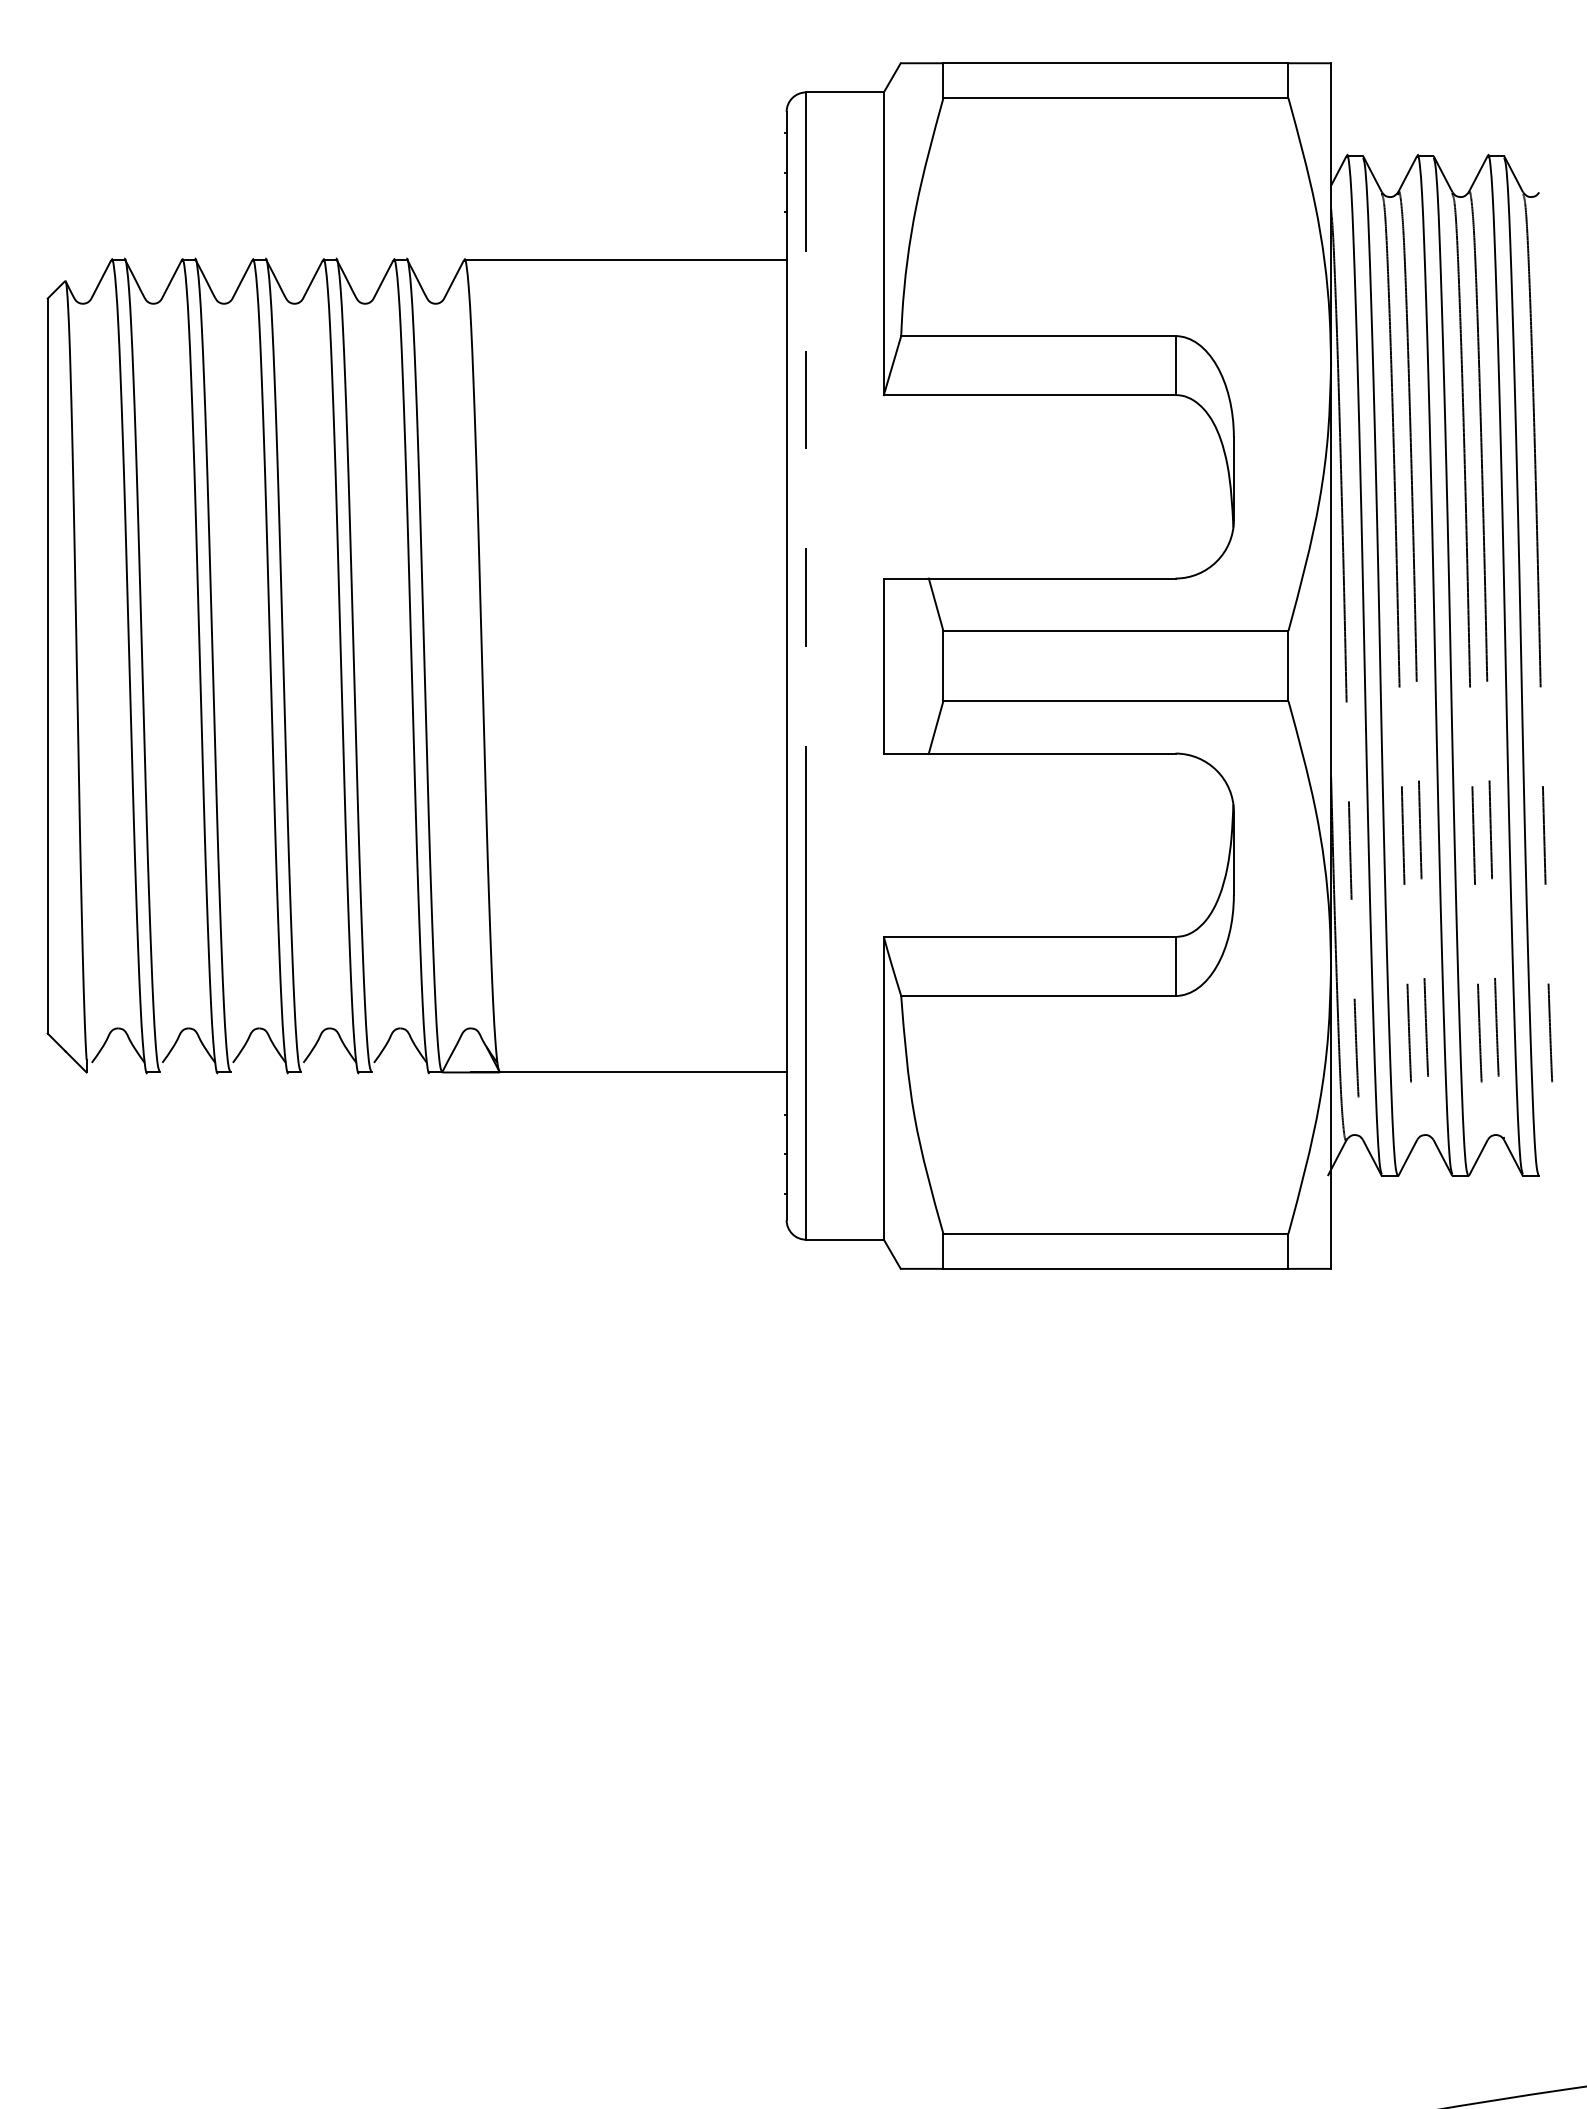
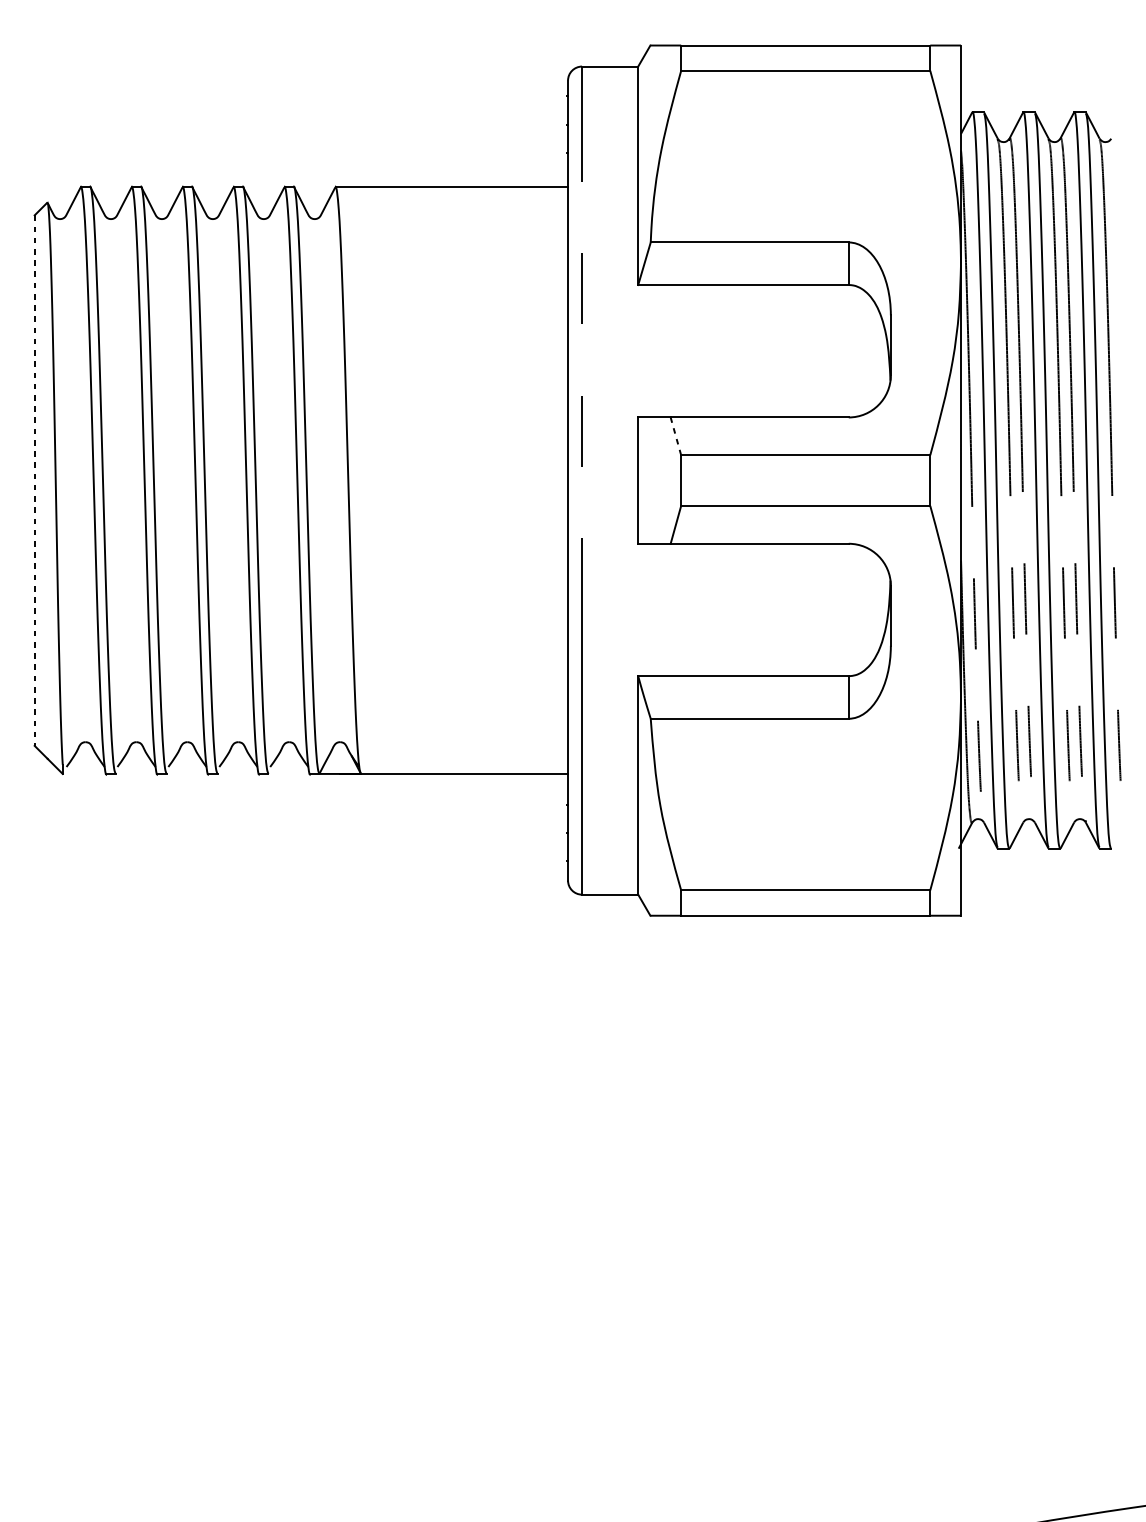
line: (935, 604) -> (675, 436), solid -> dashed
line: (47, 666) -> (34, 480), solid -> dashed

